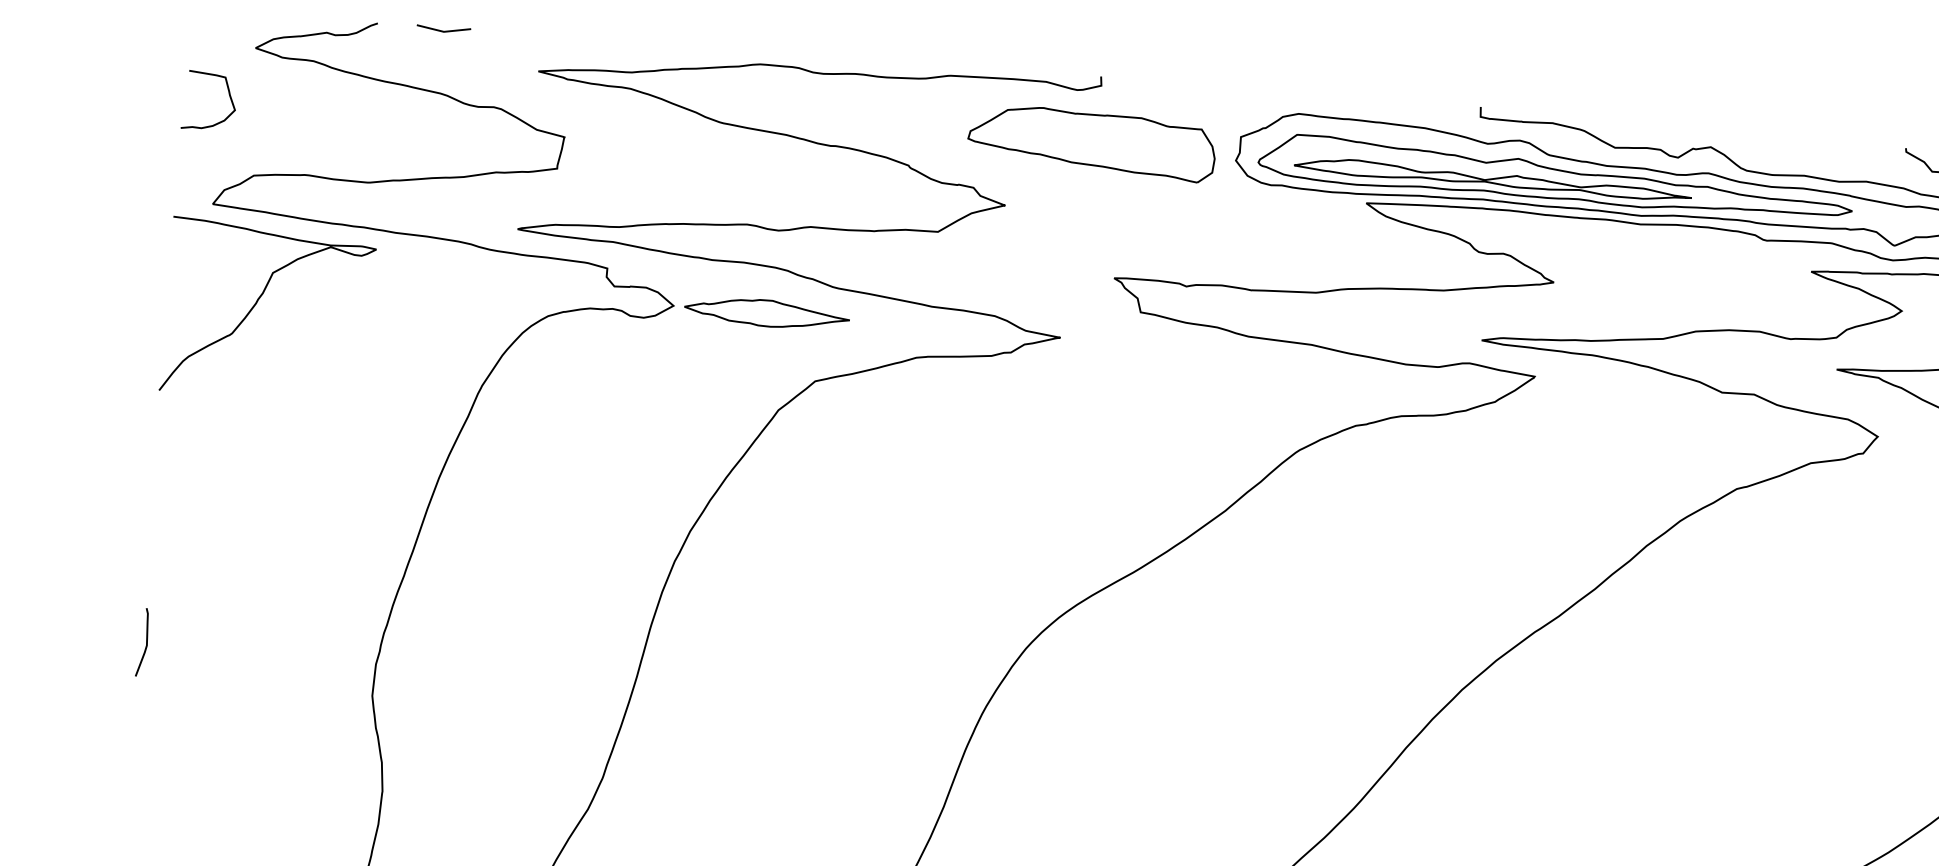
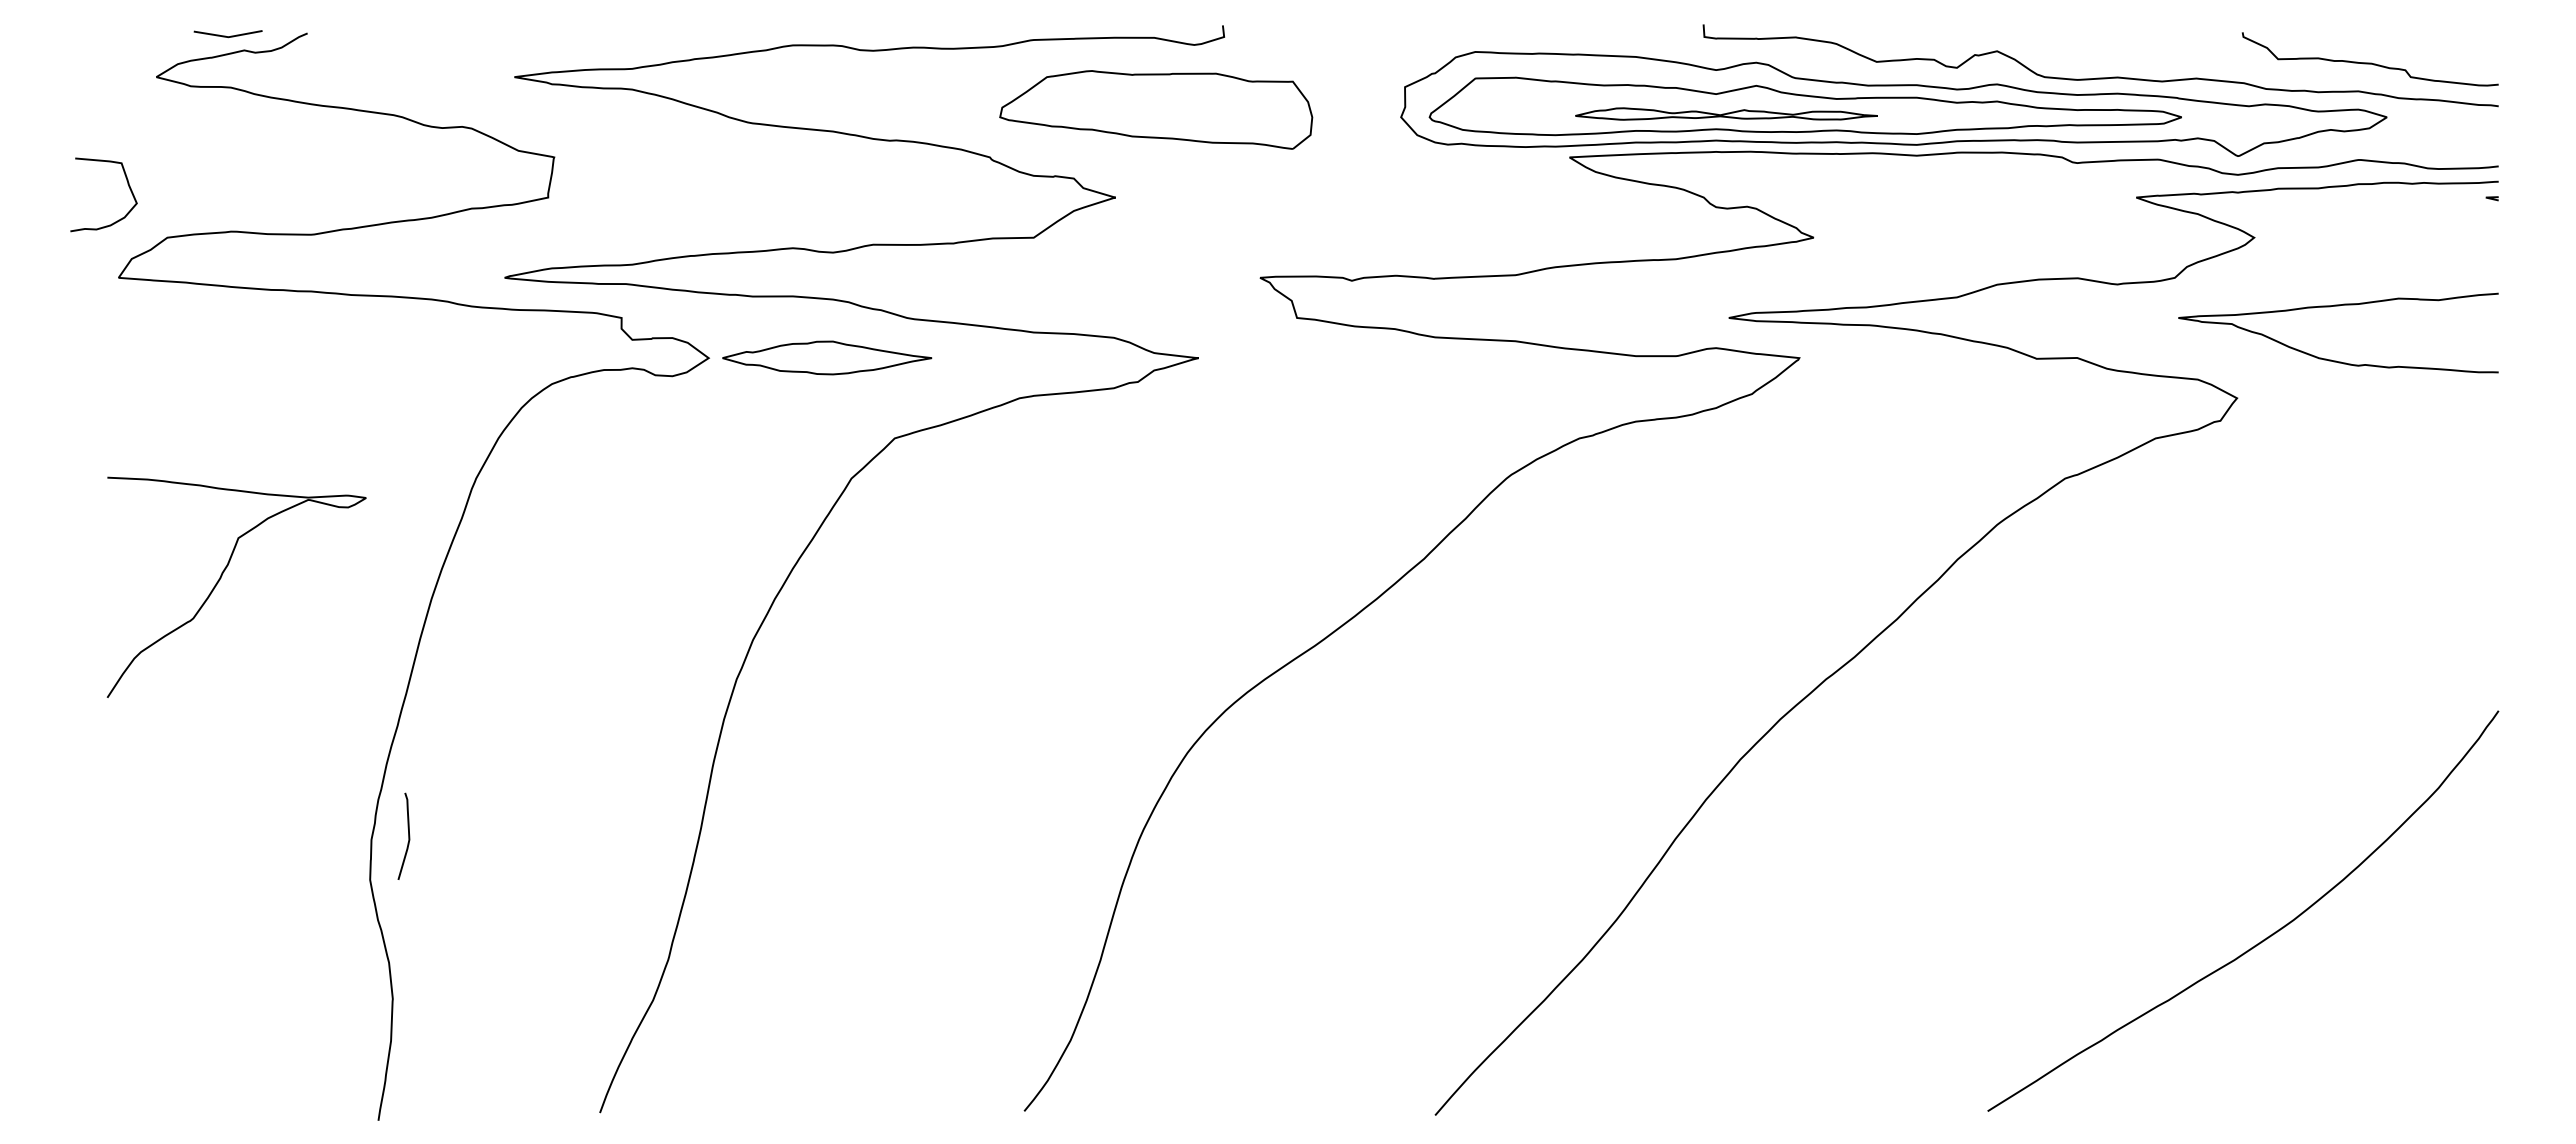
curve: (443, 31) -> (227, 36), moved
curve: (228, 94) -> (127, 184), moved
part: (1092, 142) -> (1156, 109), moved
part: (1493, 178) -> (1726, 113), size x0.6
curve: (256, 303) -> (221, 578), moved
curve: (146, 642) -> (408, 835), moved

